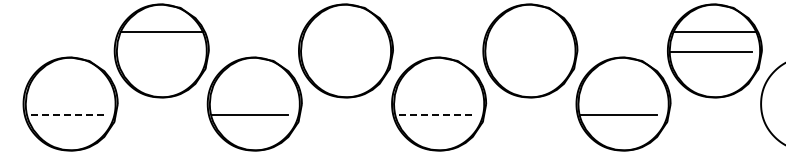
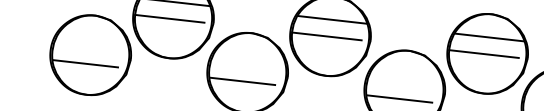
line: (345, 31) -> (331, 19), added
line: (530, 31) -> (489, 37), added
line: (157, 51) -> (169, 18), added
line: (341, 51) -> (326, 36), added
line: (525, 51) -> (483, 53), added
line: (65, 114) -> (85, 63), dashed -> solid
line: (433, 114) -> (399, 98), dashed -> solid

